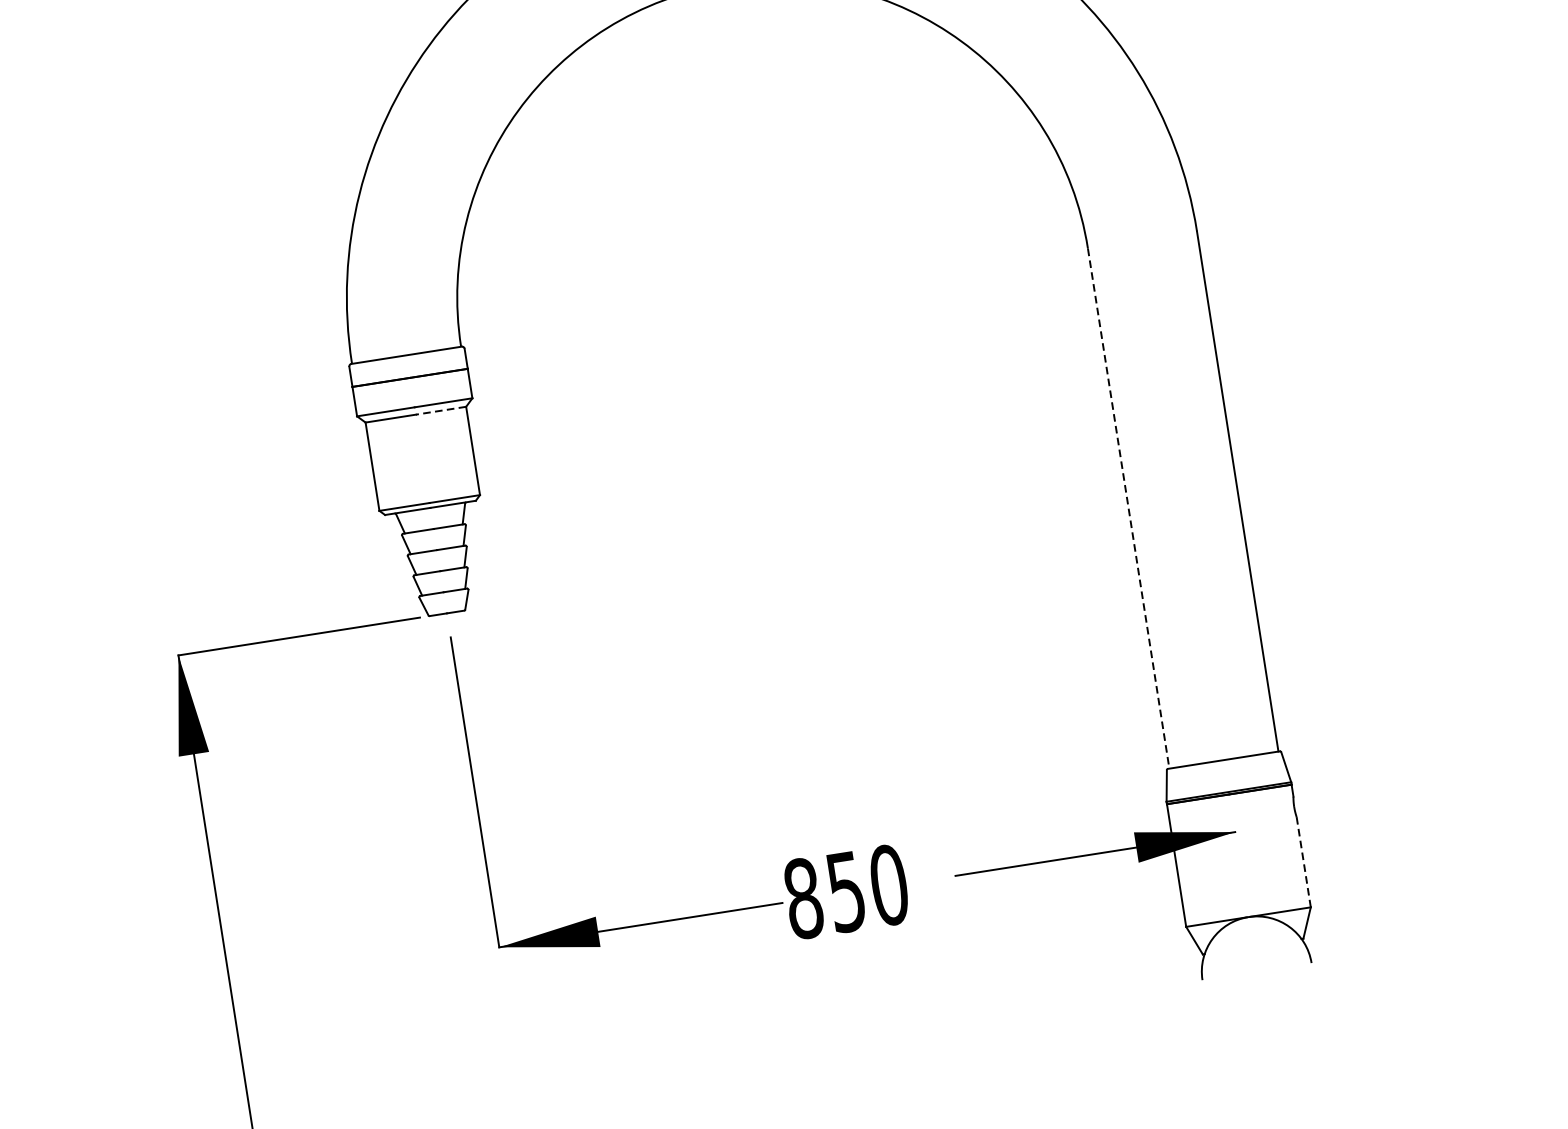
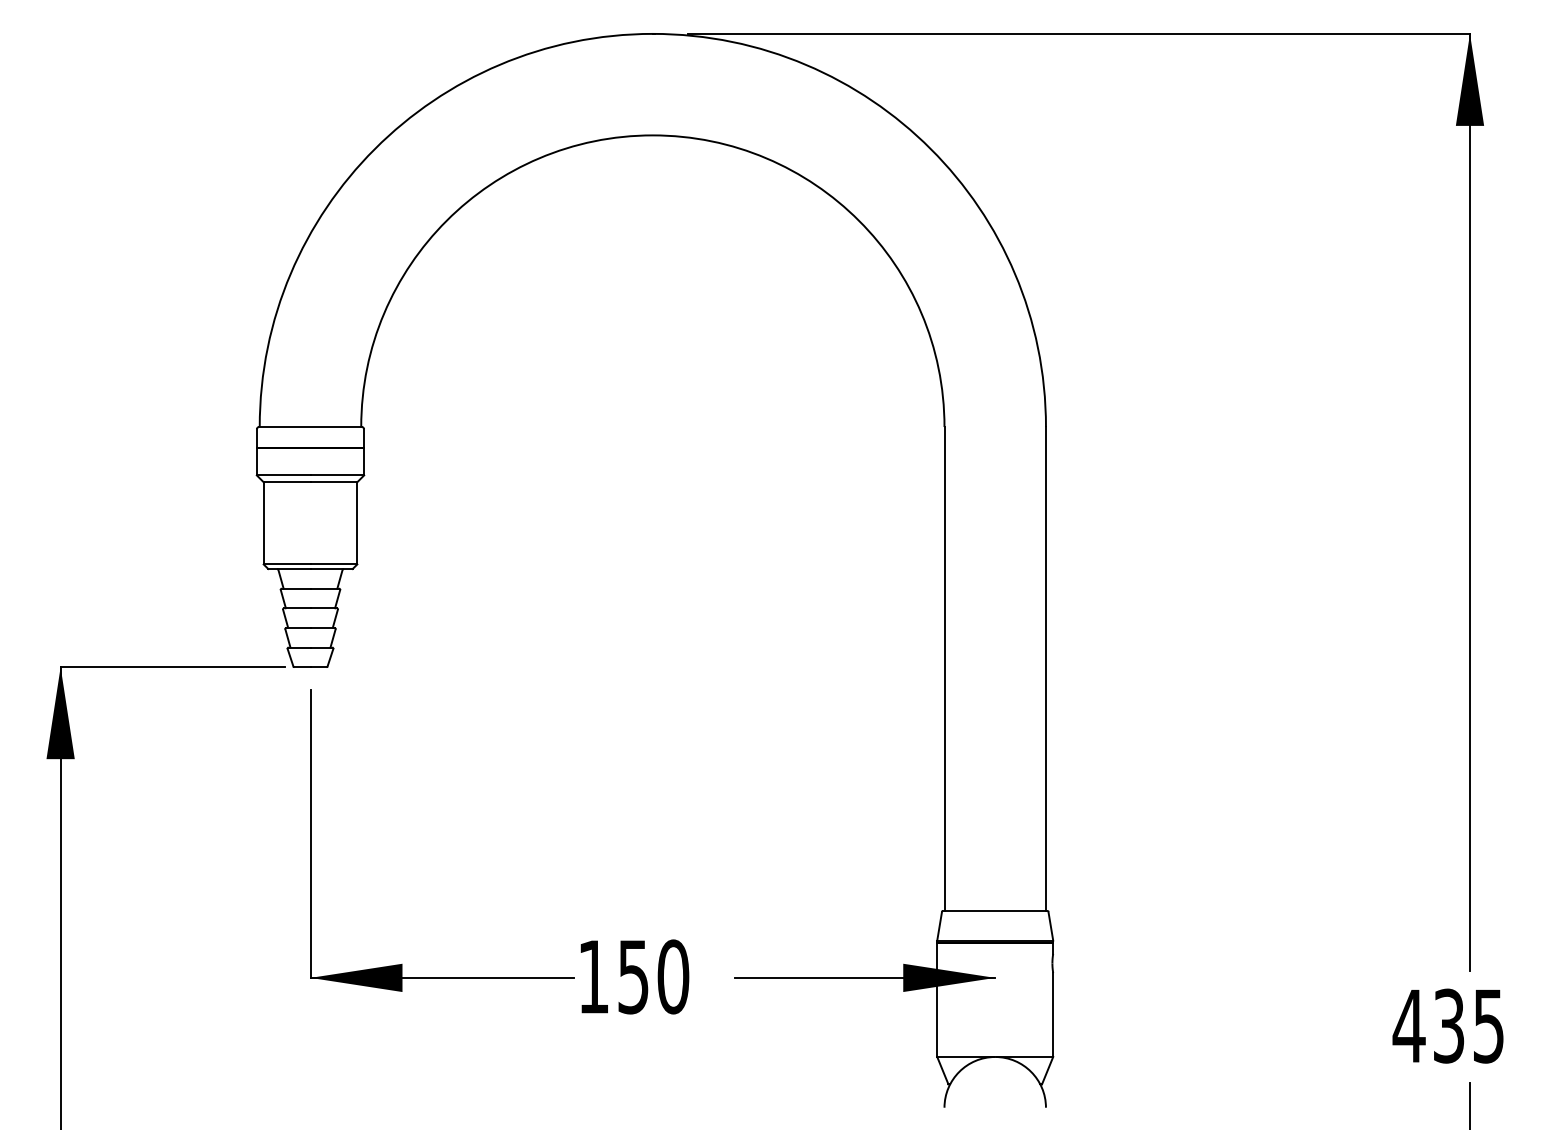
line: (440, 411) -> (333, 482), dashed -> solid
line: (1128, 508) -> (944, 668), dashed -> solid
line: (1304, 862) -> (1053, 1015), dashed -> solid
text: (803, 898) -> (593, 976), 850 -> 150

